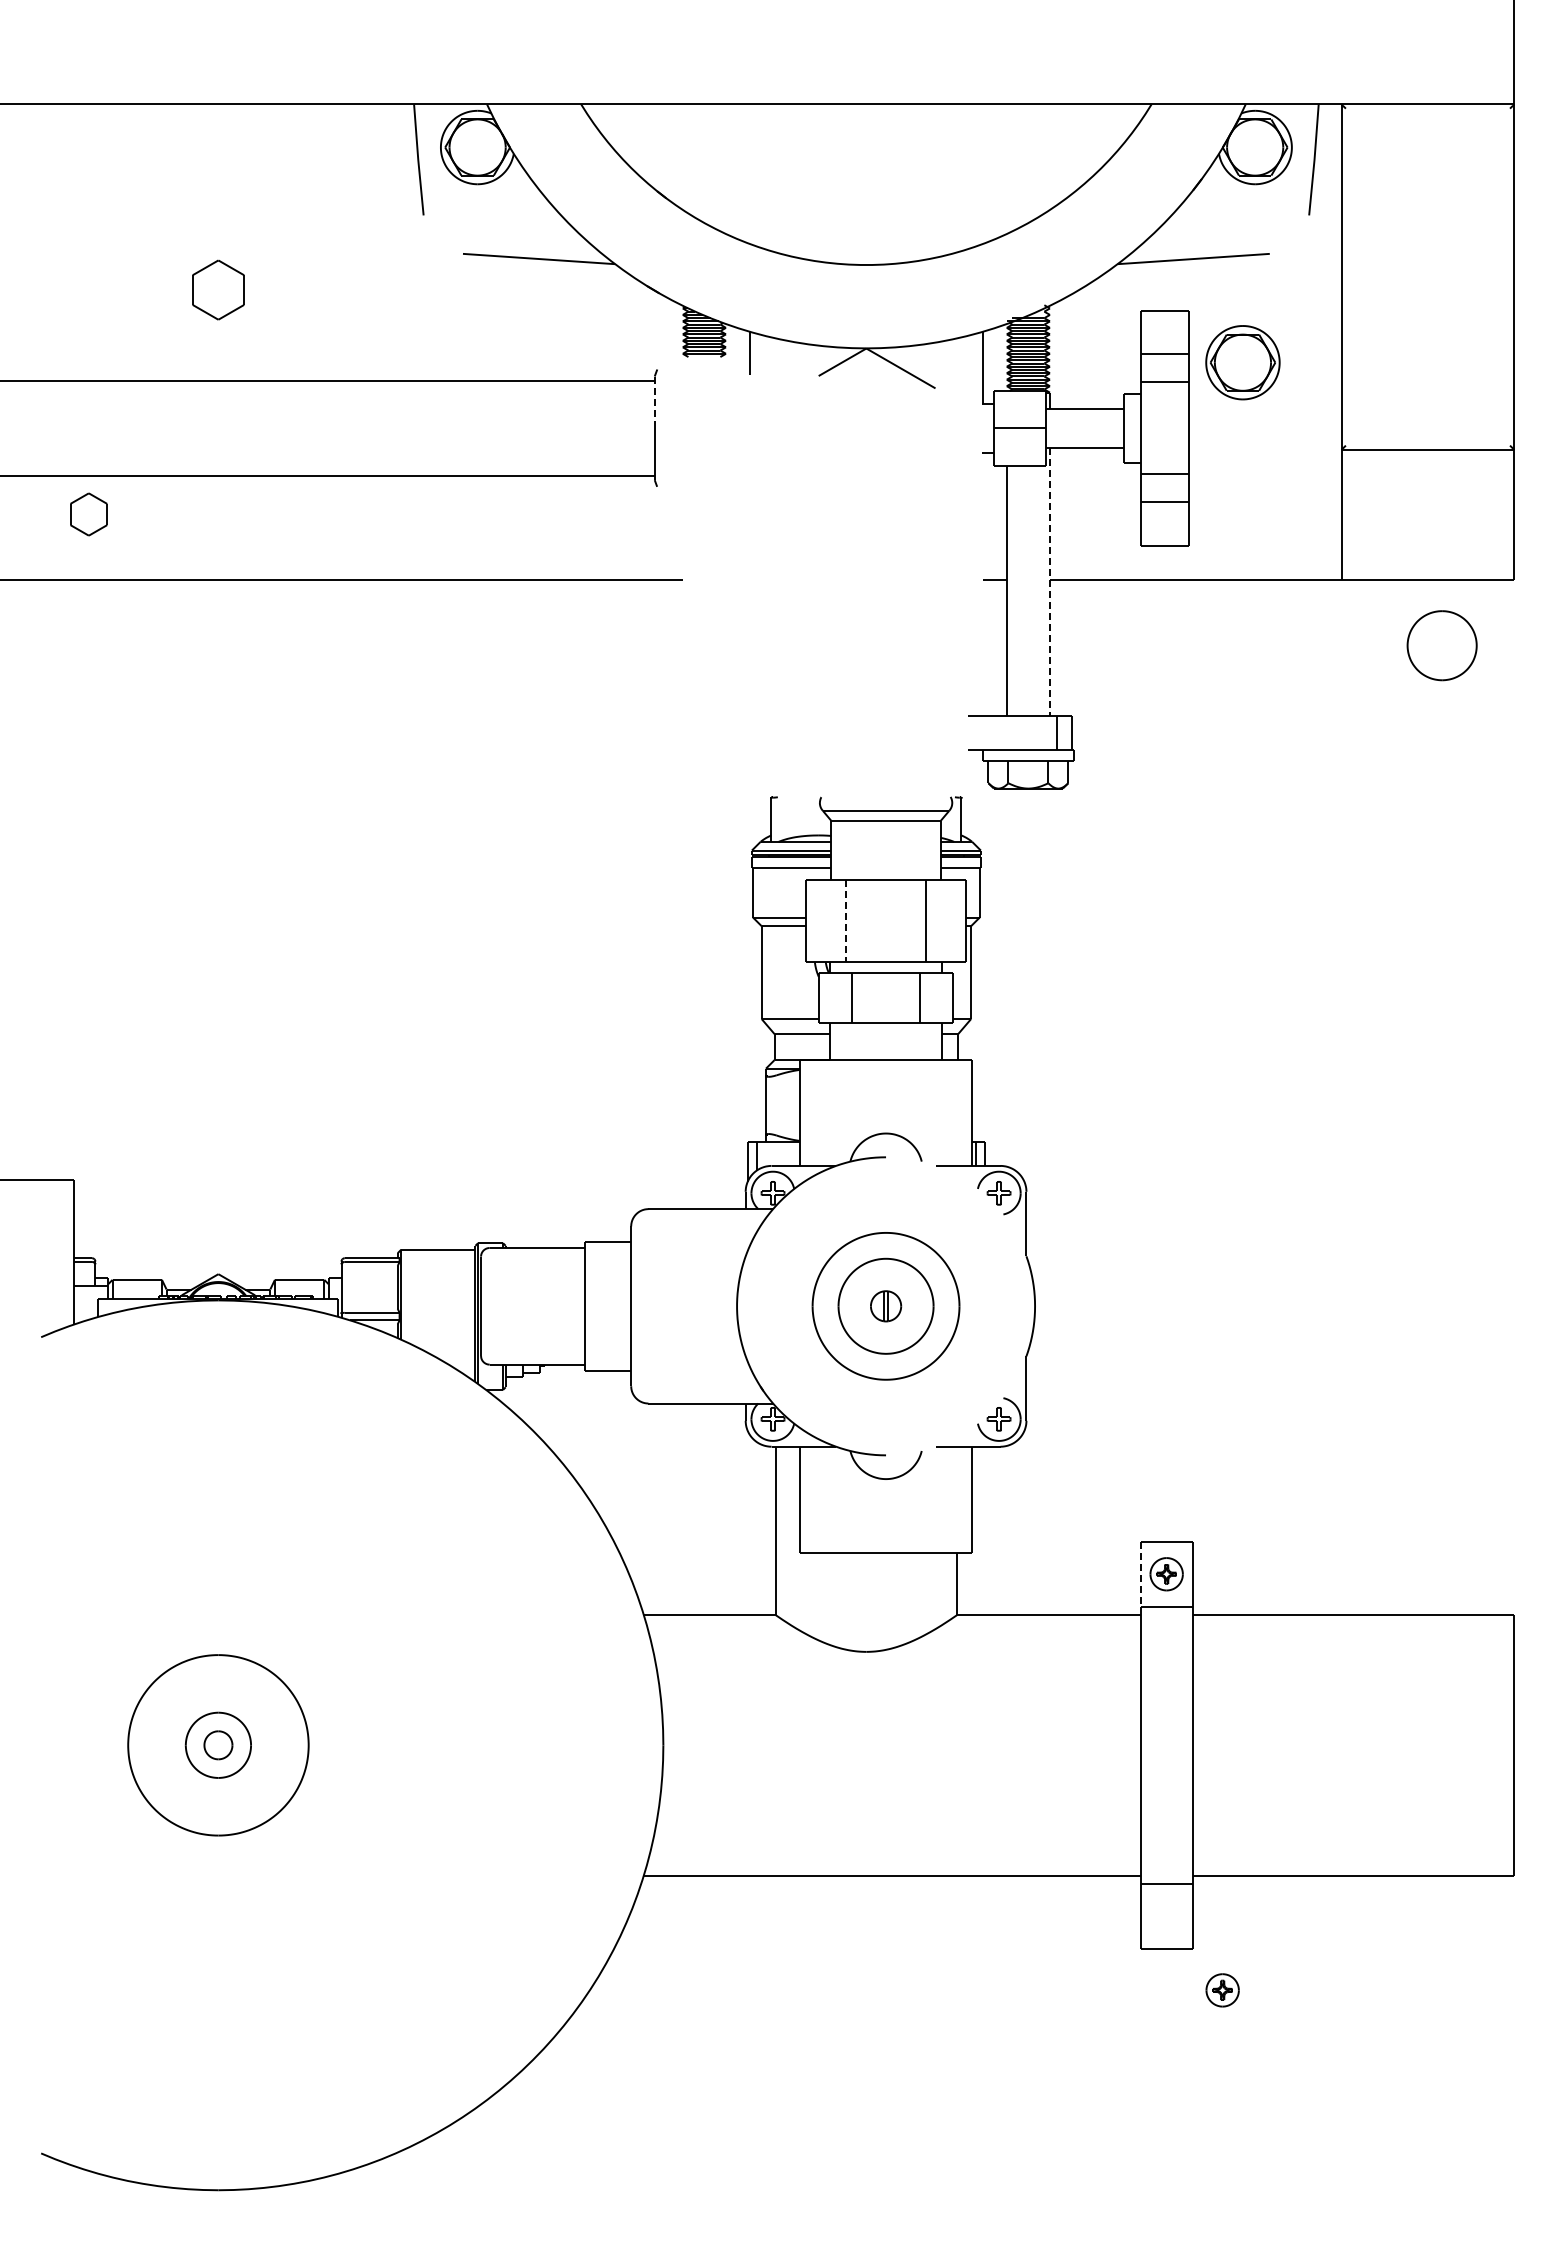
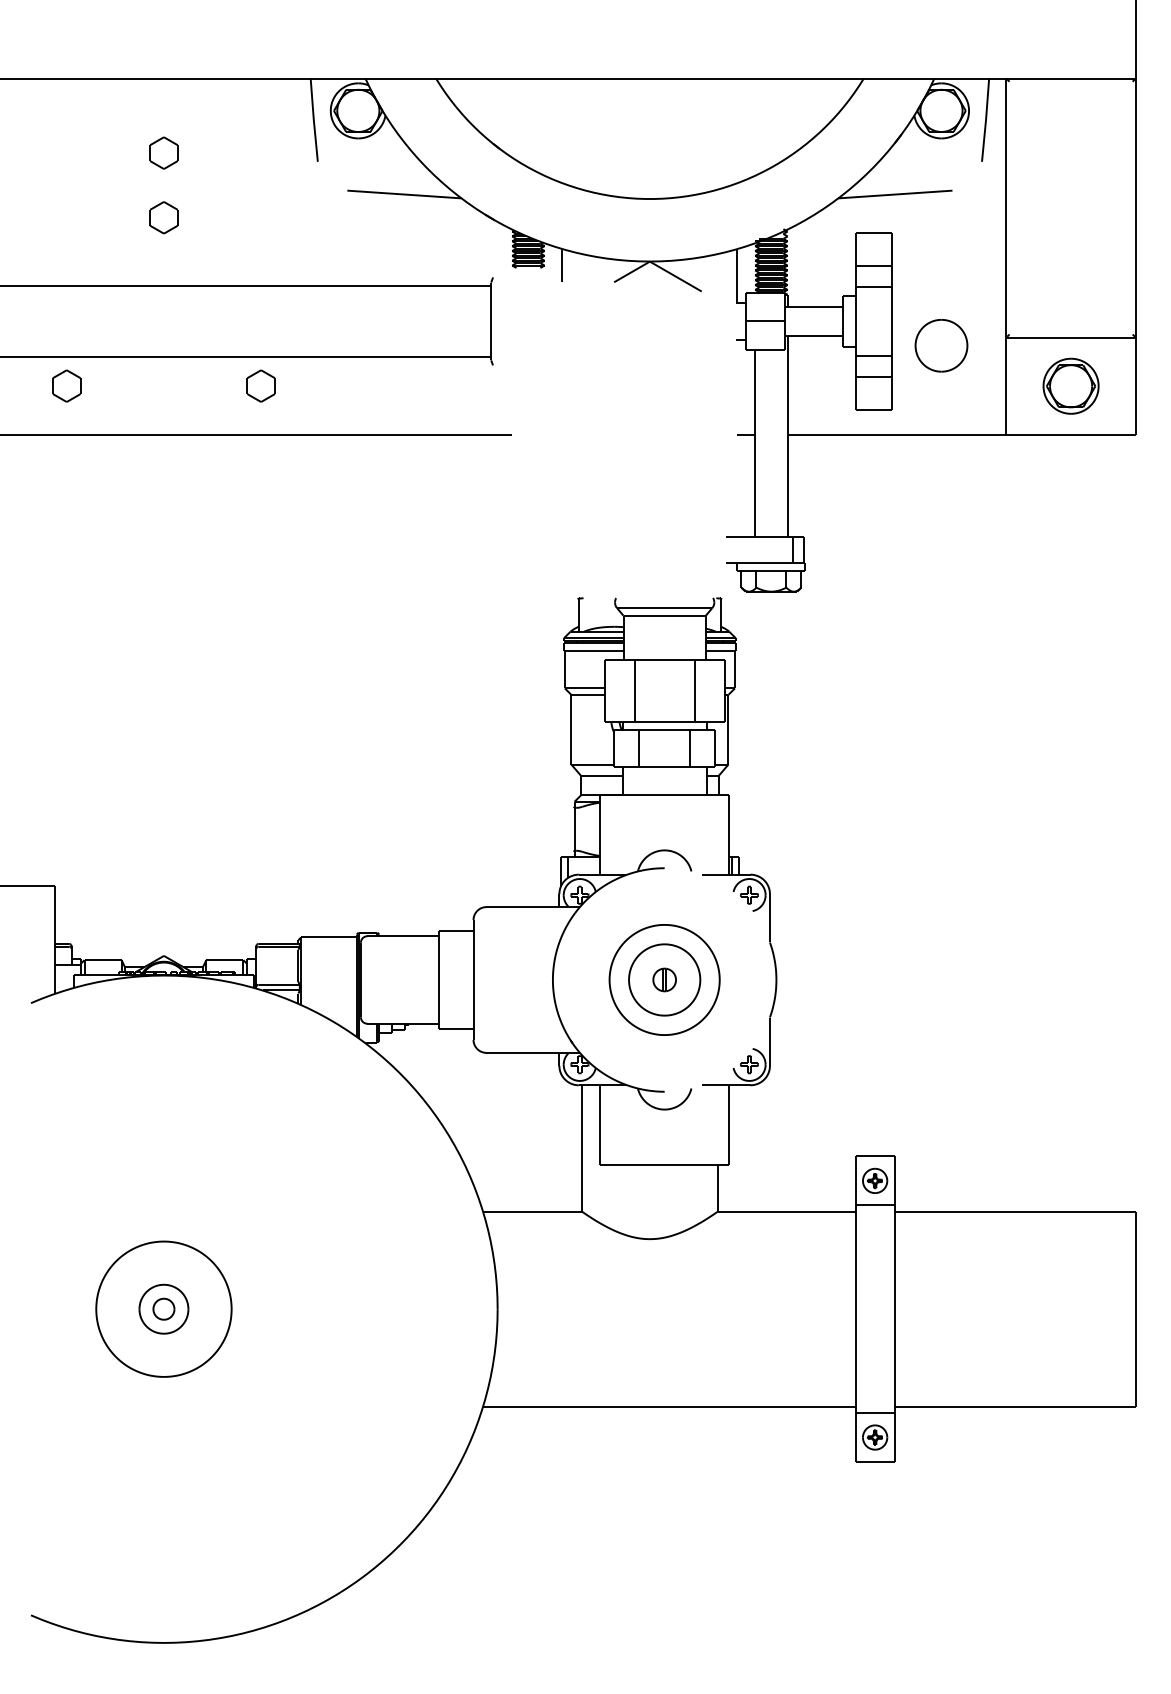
part: (218, 203) -> (164, 152), added
part: (218, 289) -> (164, 217), size x0.71
part: (1242, 362) -> (1070, 386), moved
line: (654, 402) -> (491, 302), dashed -> solid
part: (347, 514) -> (260, 386), added
line: (1049, 581) -> (787, 436), dashed -> solid
part: (1441, 645) -> (941, 345), moved
line: (846, 921) -> (635, 691), dashed -> solid
line: (1140, 1574) -> (855, 1181), dashed -> solid
part: (1222, 1990) -> (875, 1437), moved

